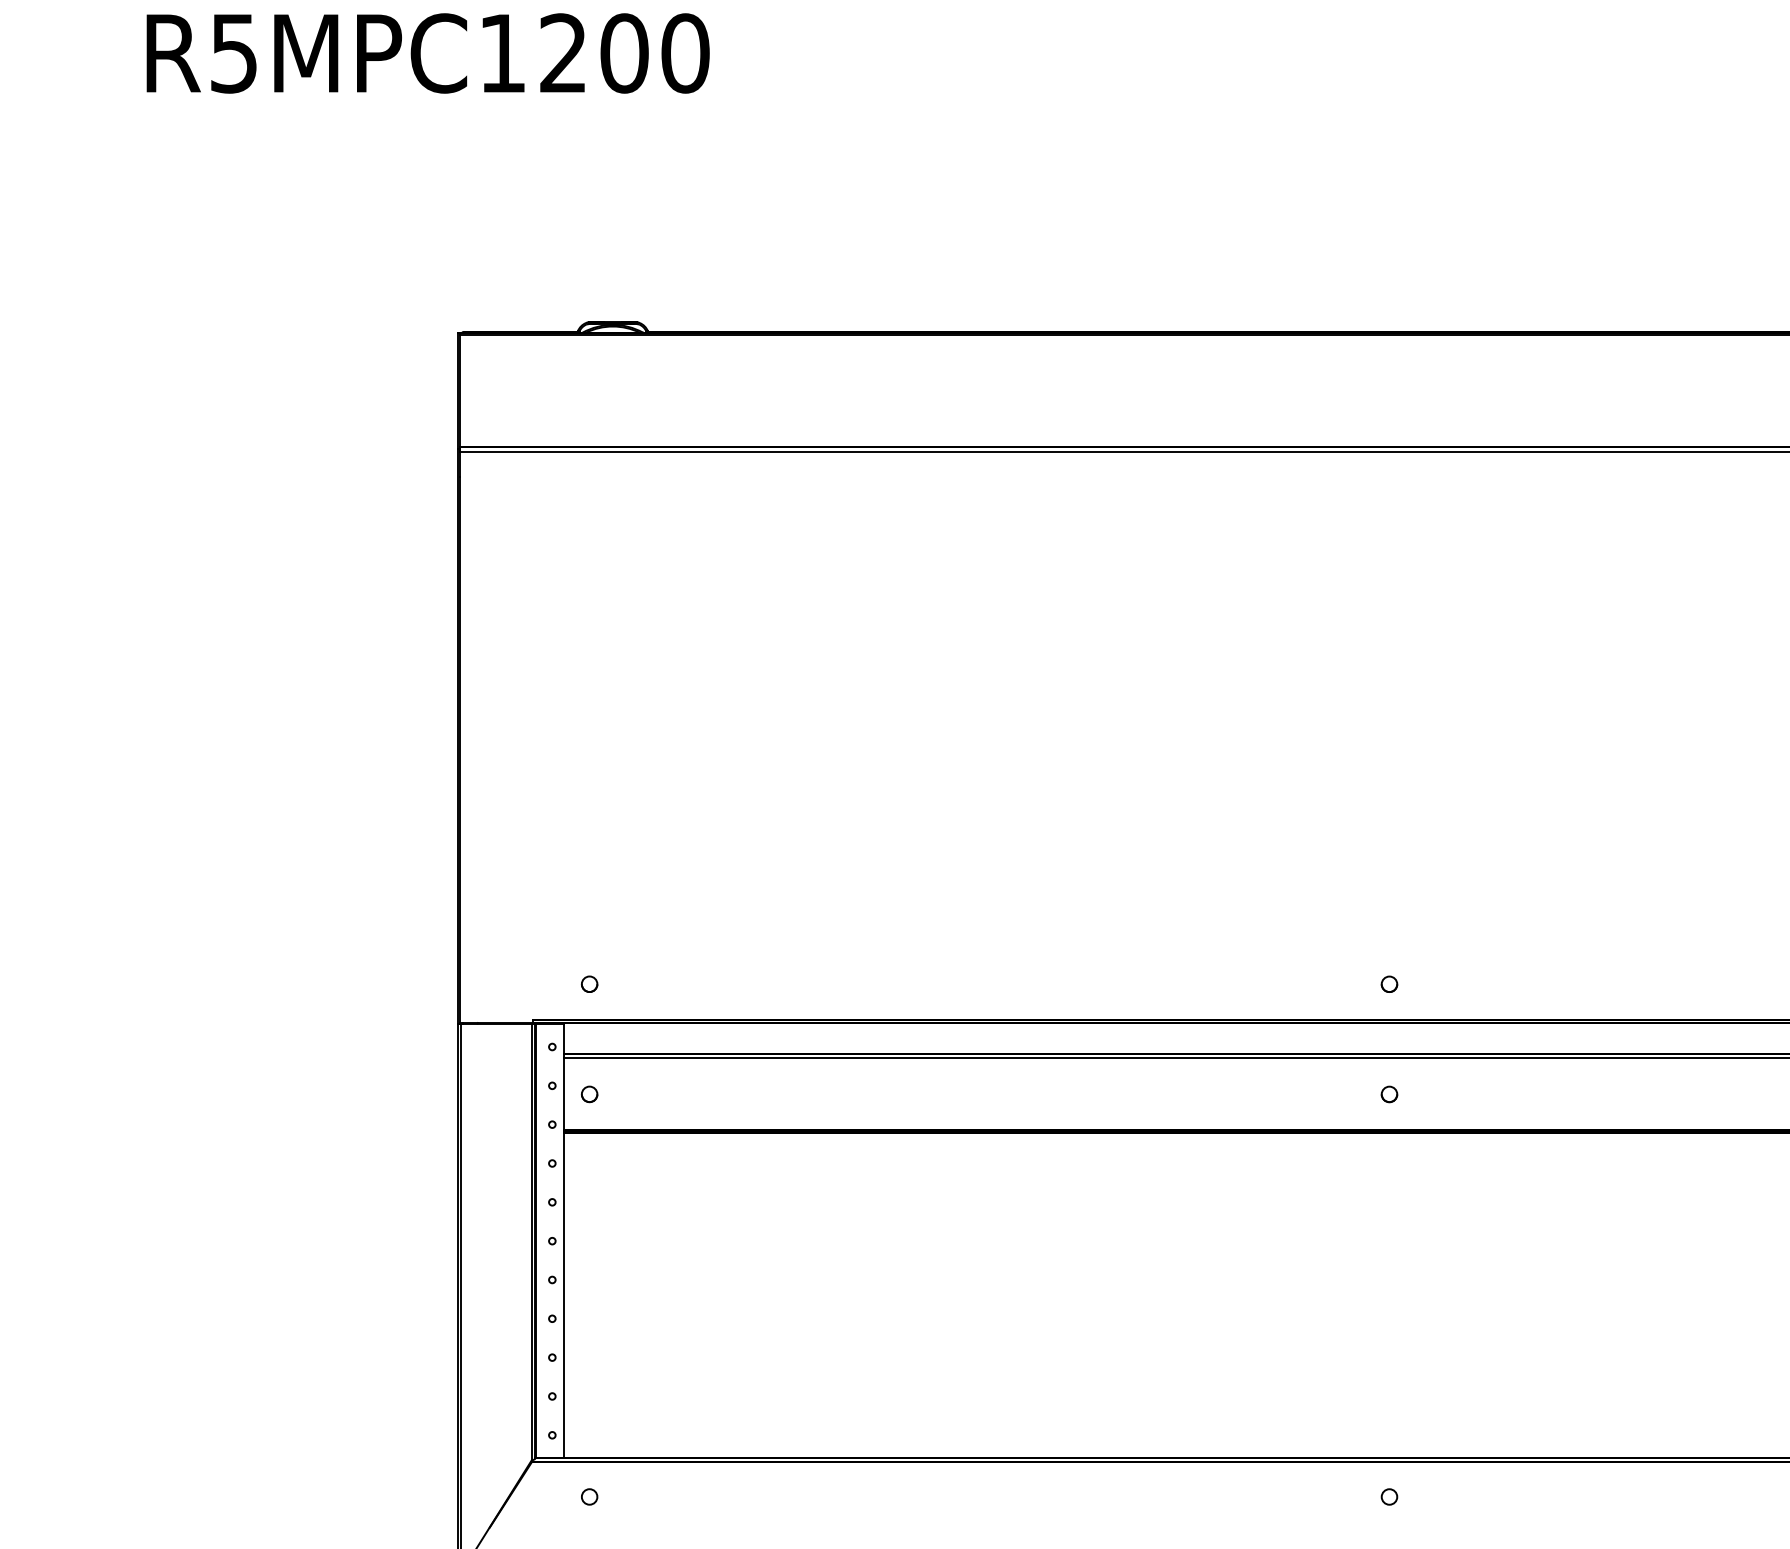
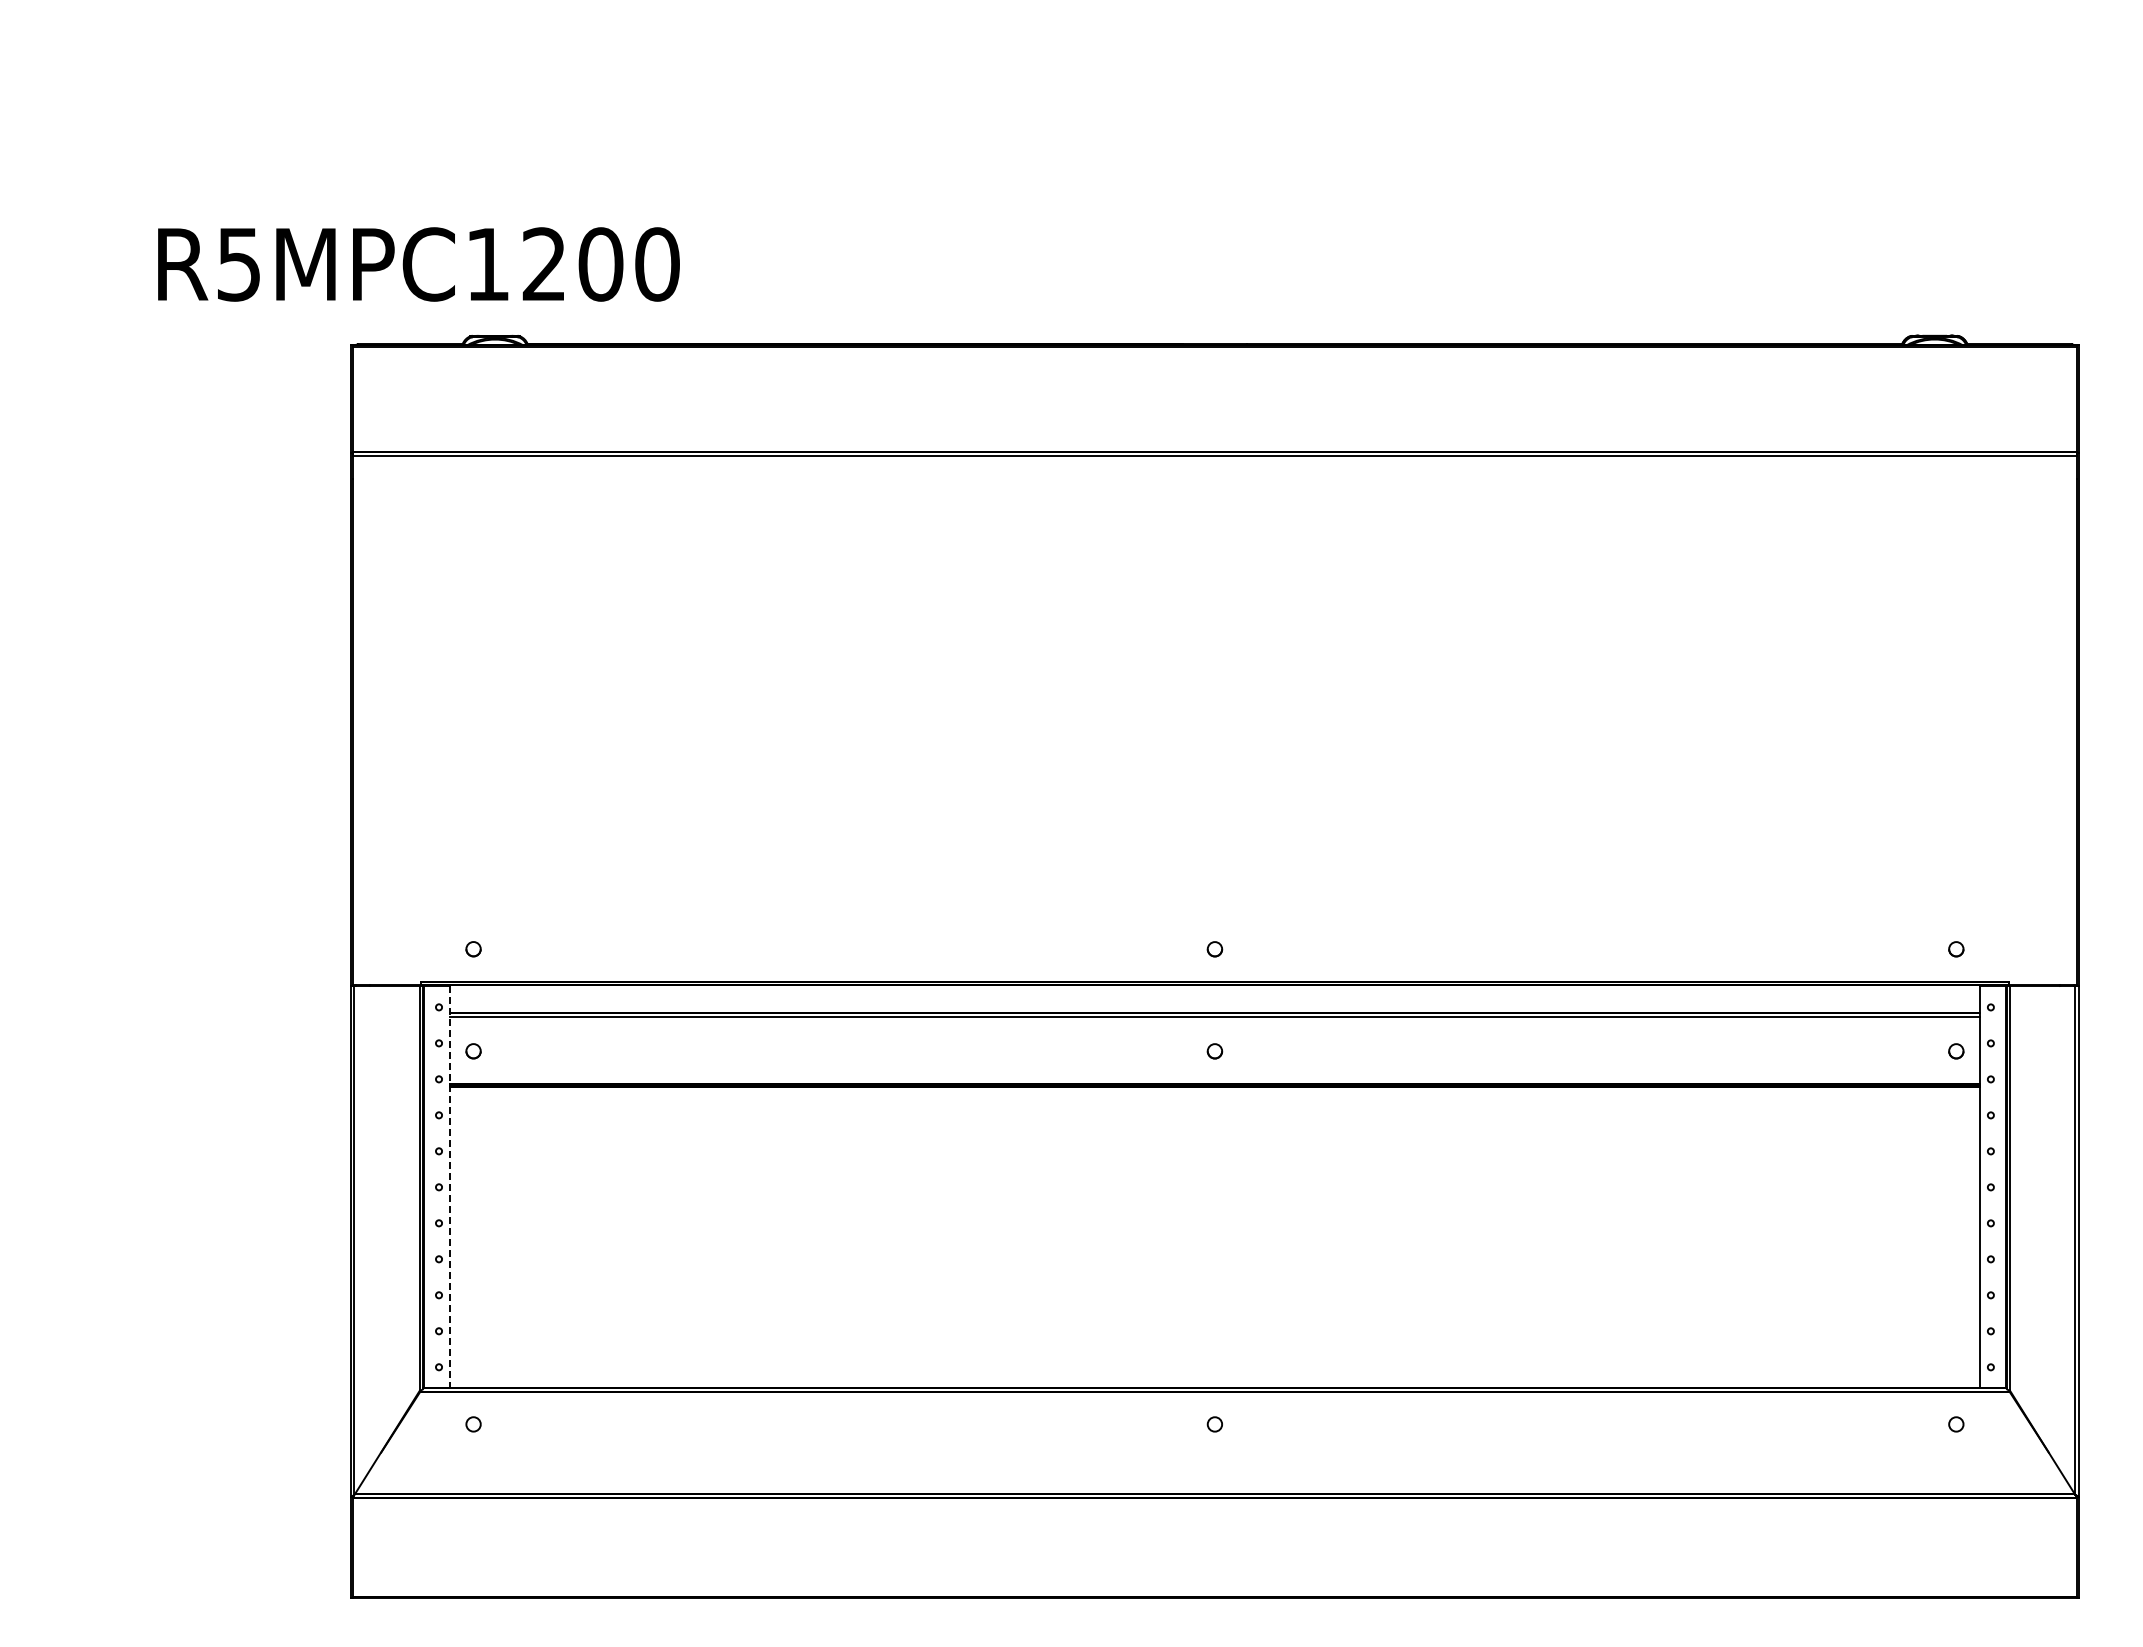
text: (427, 53) -> (418, 264), moved
line: (563, 1241) -> (449, 1187), solid -> dashed

